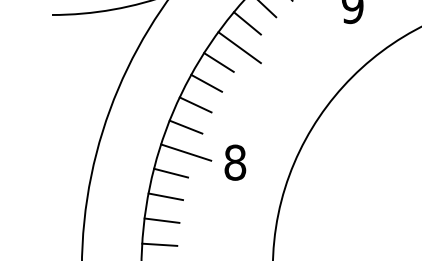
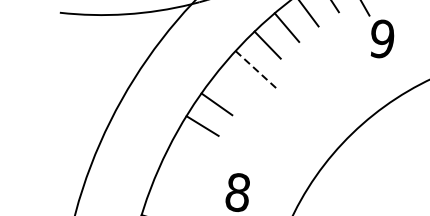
line: (240, 47) -> (257, 70), solid -> dashed
line: (218, 62) -> (232, 83), removed
line: (185, 126) -> (189, 147), removed
line: (186, 152) -> (187, 175), removed
line: (171, 172) -> (168, 195), removed

